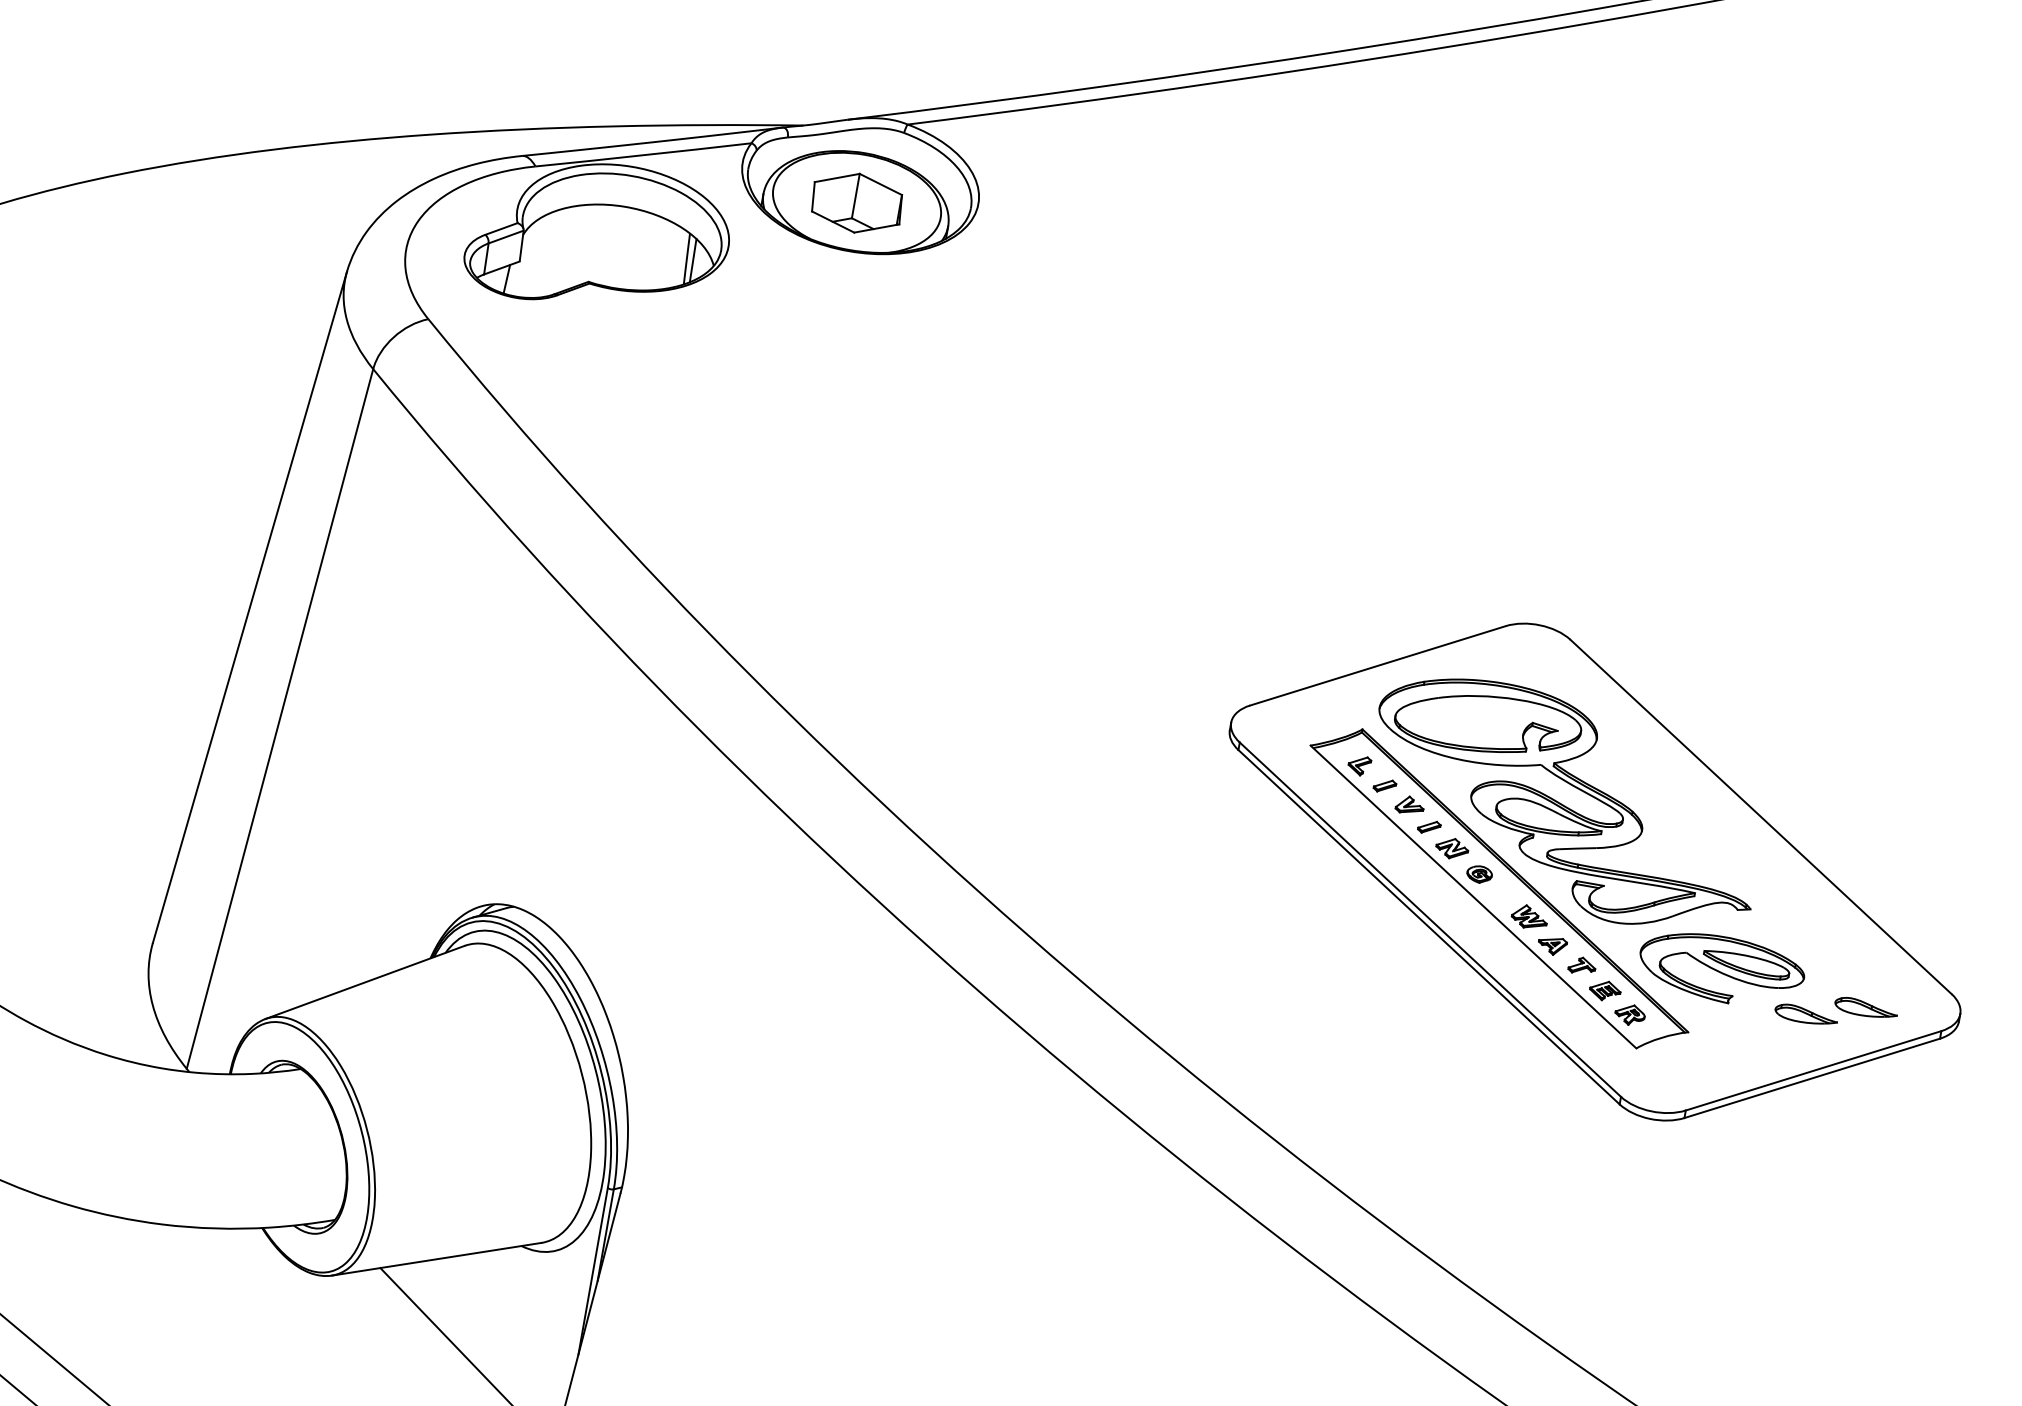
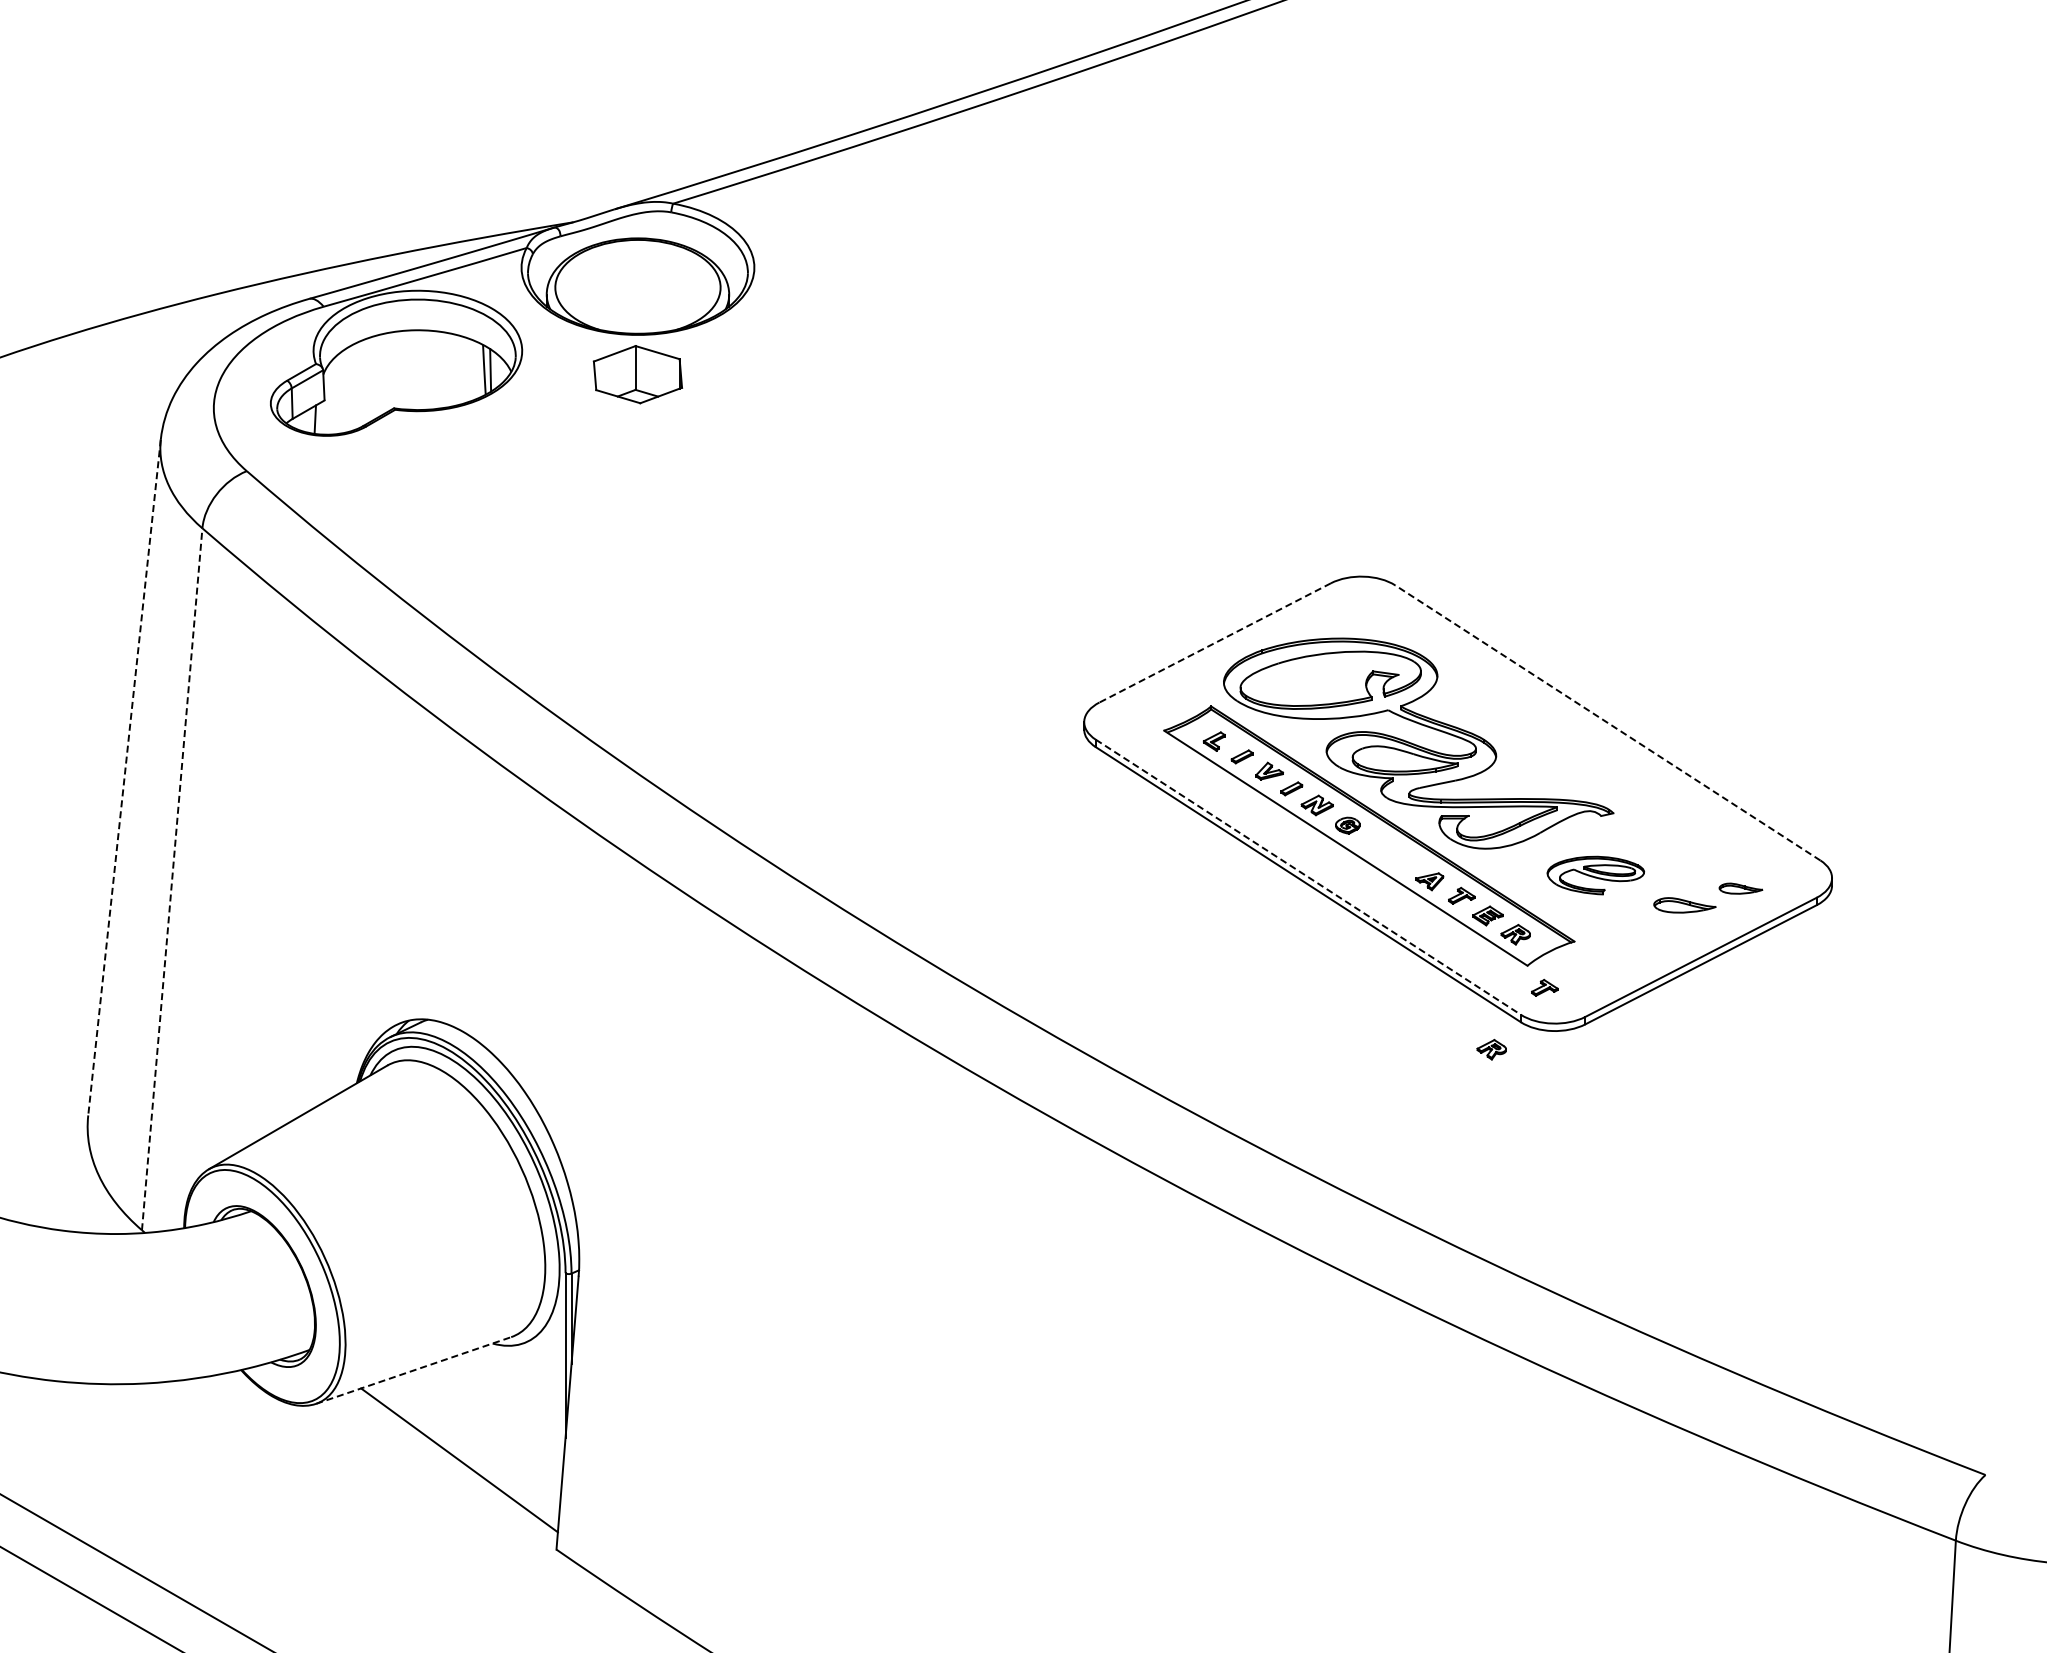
part: (856, 203) -> (637, 374), moved
line: (249, 607) -> (124, 777), solid -> dashed
line: (1377, 666) -> (1214, 643), solid -> dashed
line: (280, 718) -> (172, 878), solid -> dashed
line: (1760, 816) -> (1607, 722), solid -> dashed
part: (1529, 916) -> (1402, 857), removed
line: (1430, 919) -> (1308, 877), solid -> dashed
part: (1721, 969) -> (1595, 875), size x0.6
part: (1865, 1008) -> (1740, 888), size x0.7
part: (1649, 1073) -> (1544, 987), added
part: (1585, 1126) -> (1491, 1049), added
line: (437, 1259) -> (414, 1370), solid -> dashed

